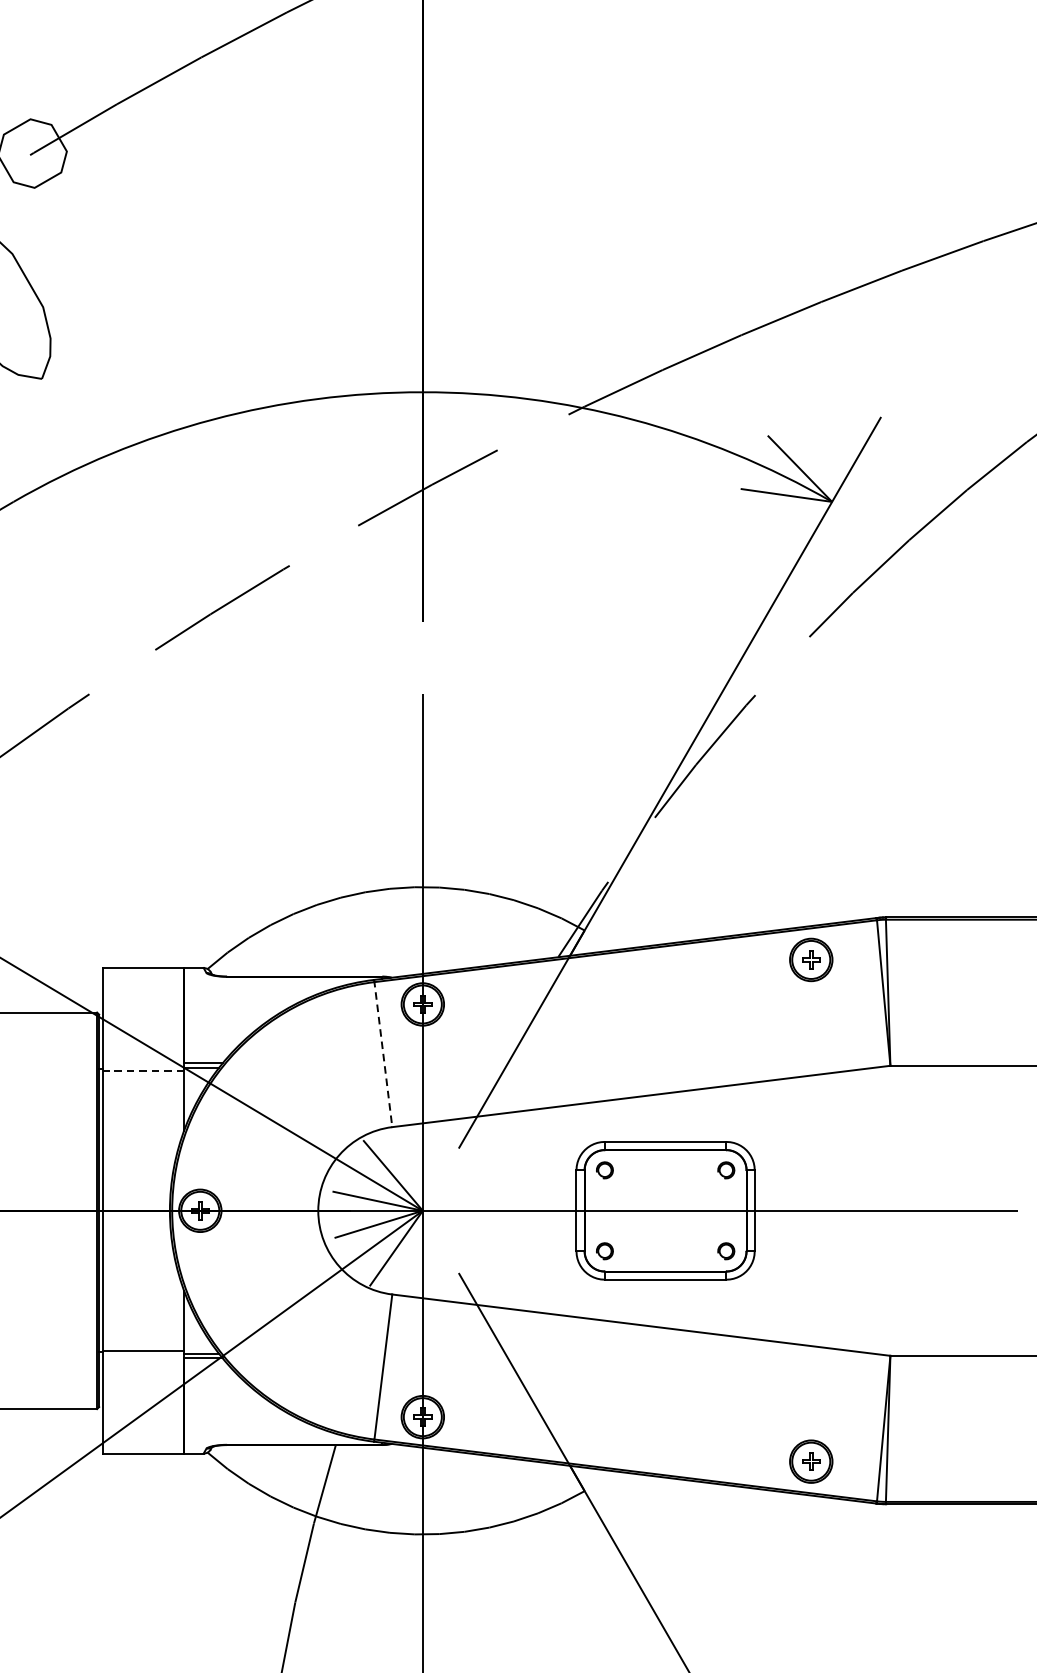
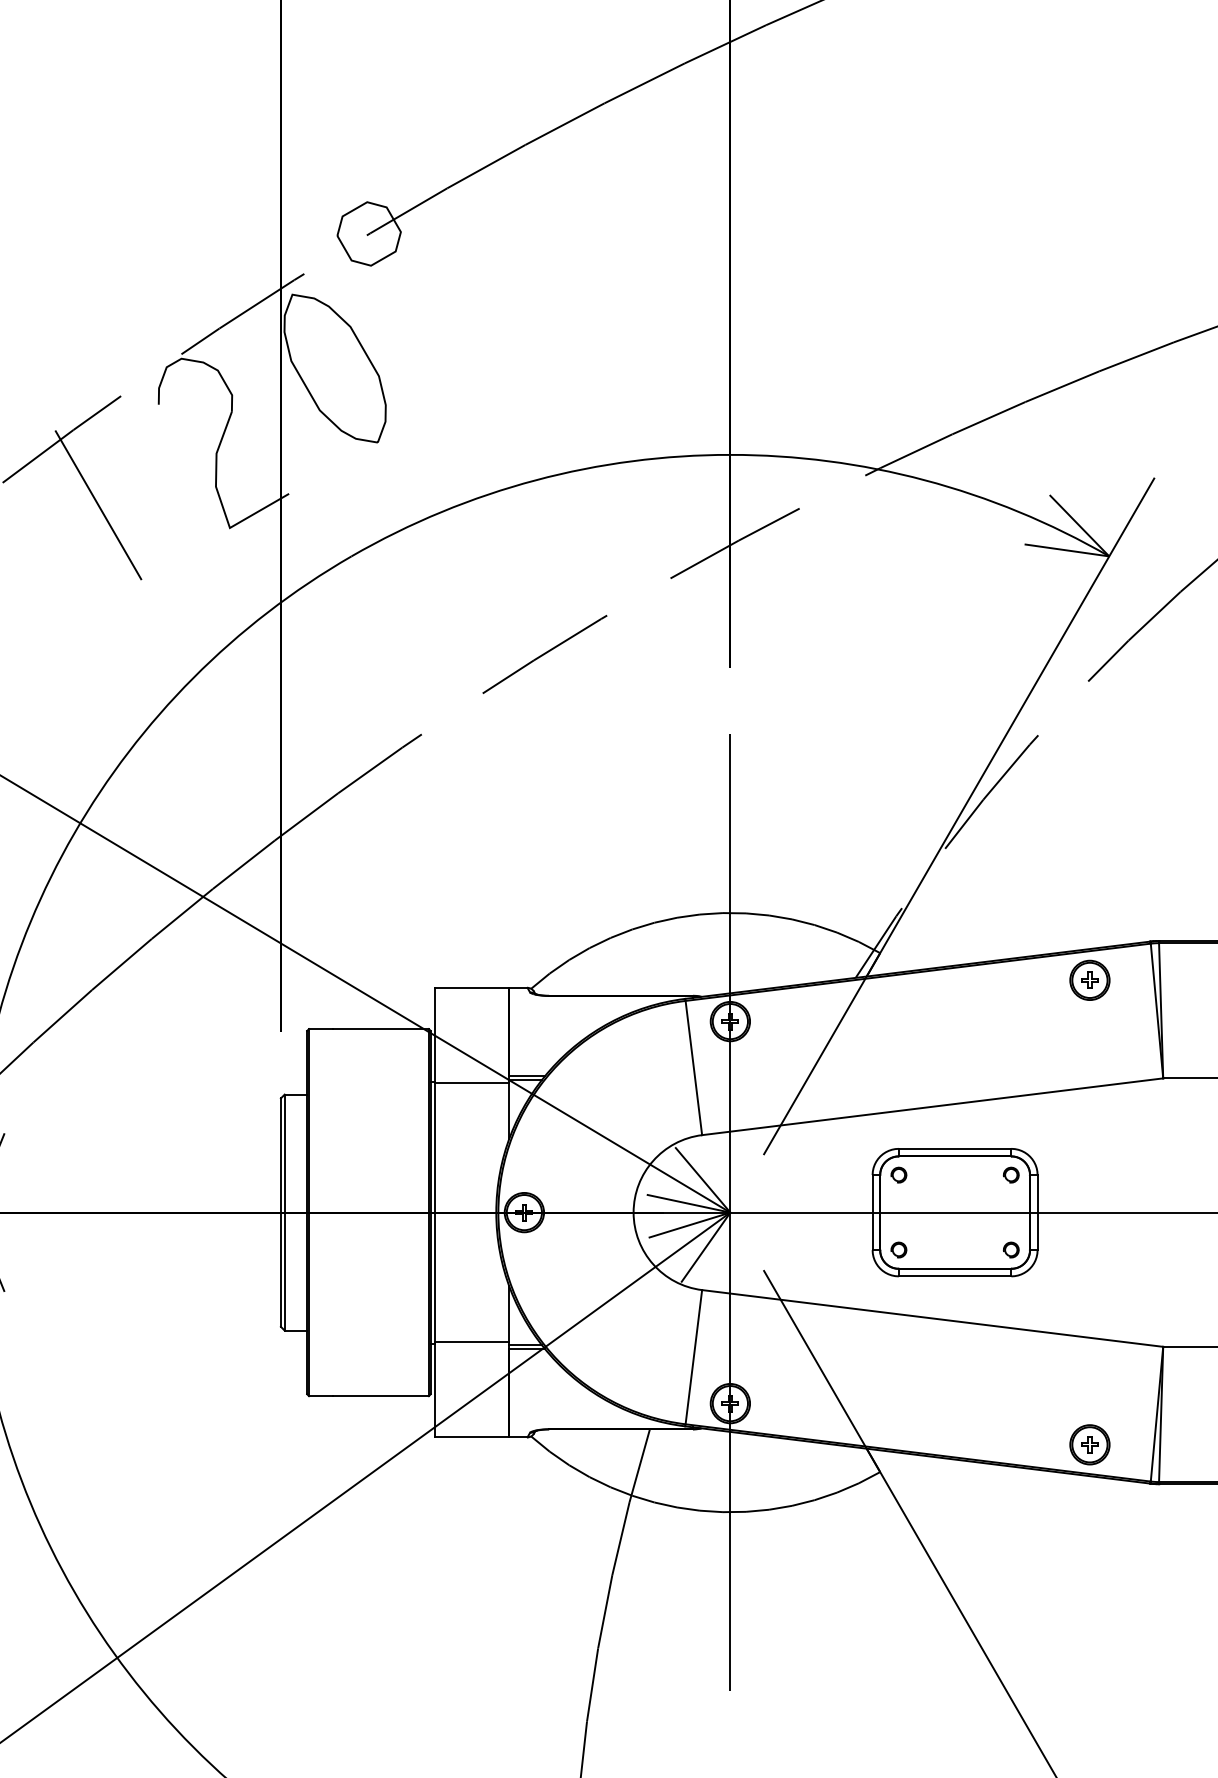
line: (382, 1054) -> (693, 1067), dashed -> solid
line: (143, 1070) -> (471, 1082), dashed -> solid

